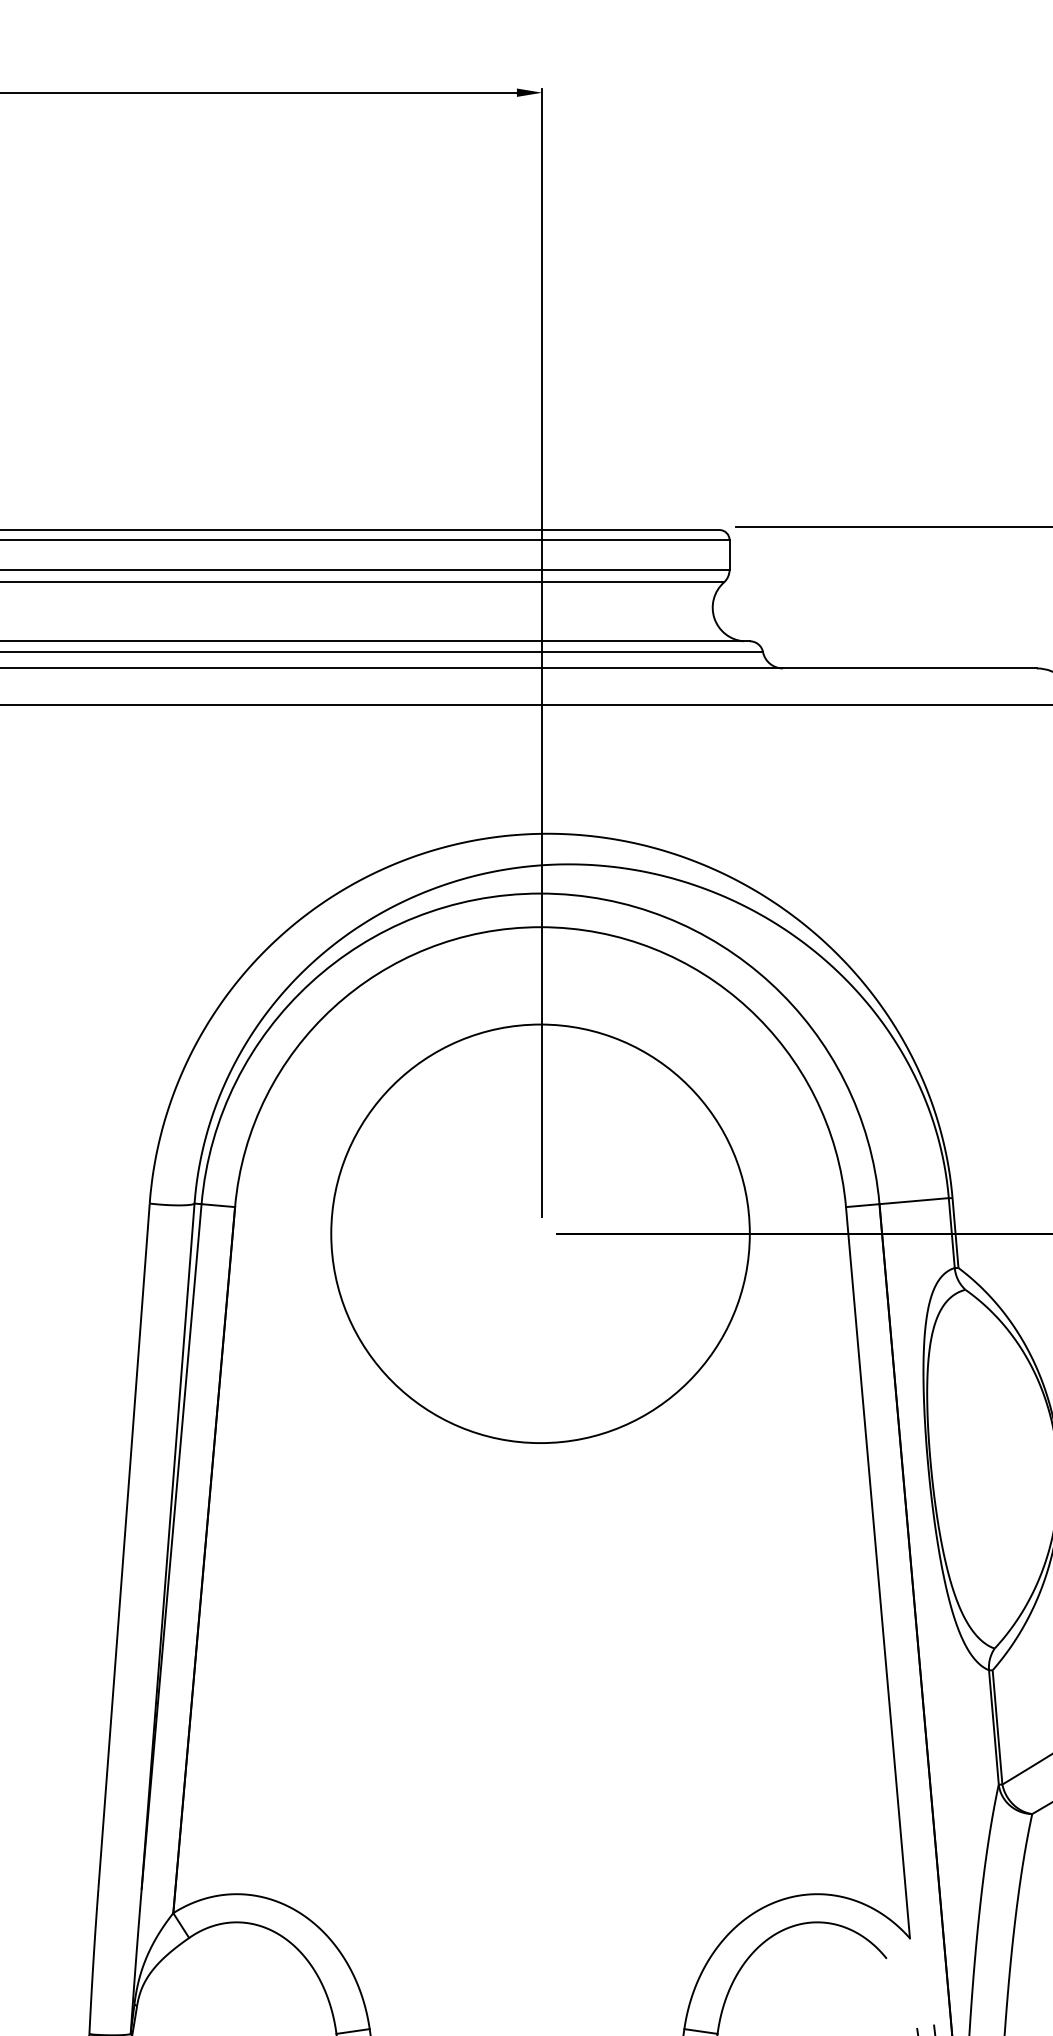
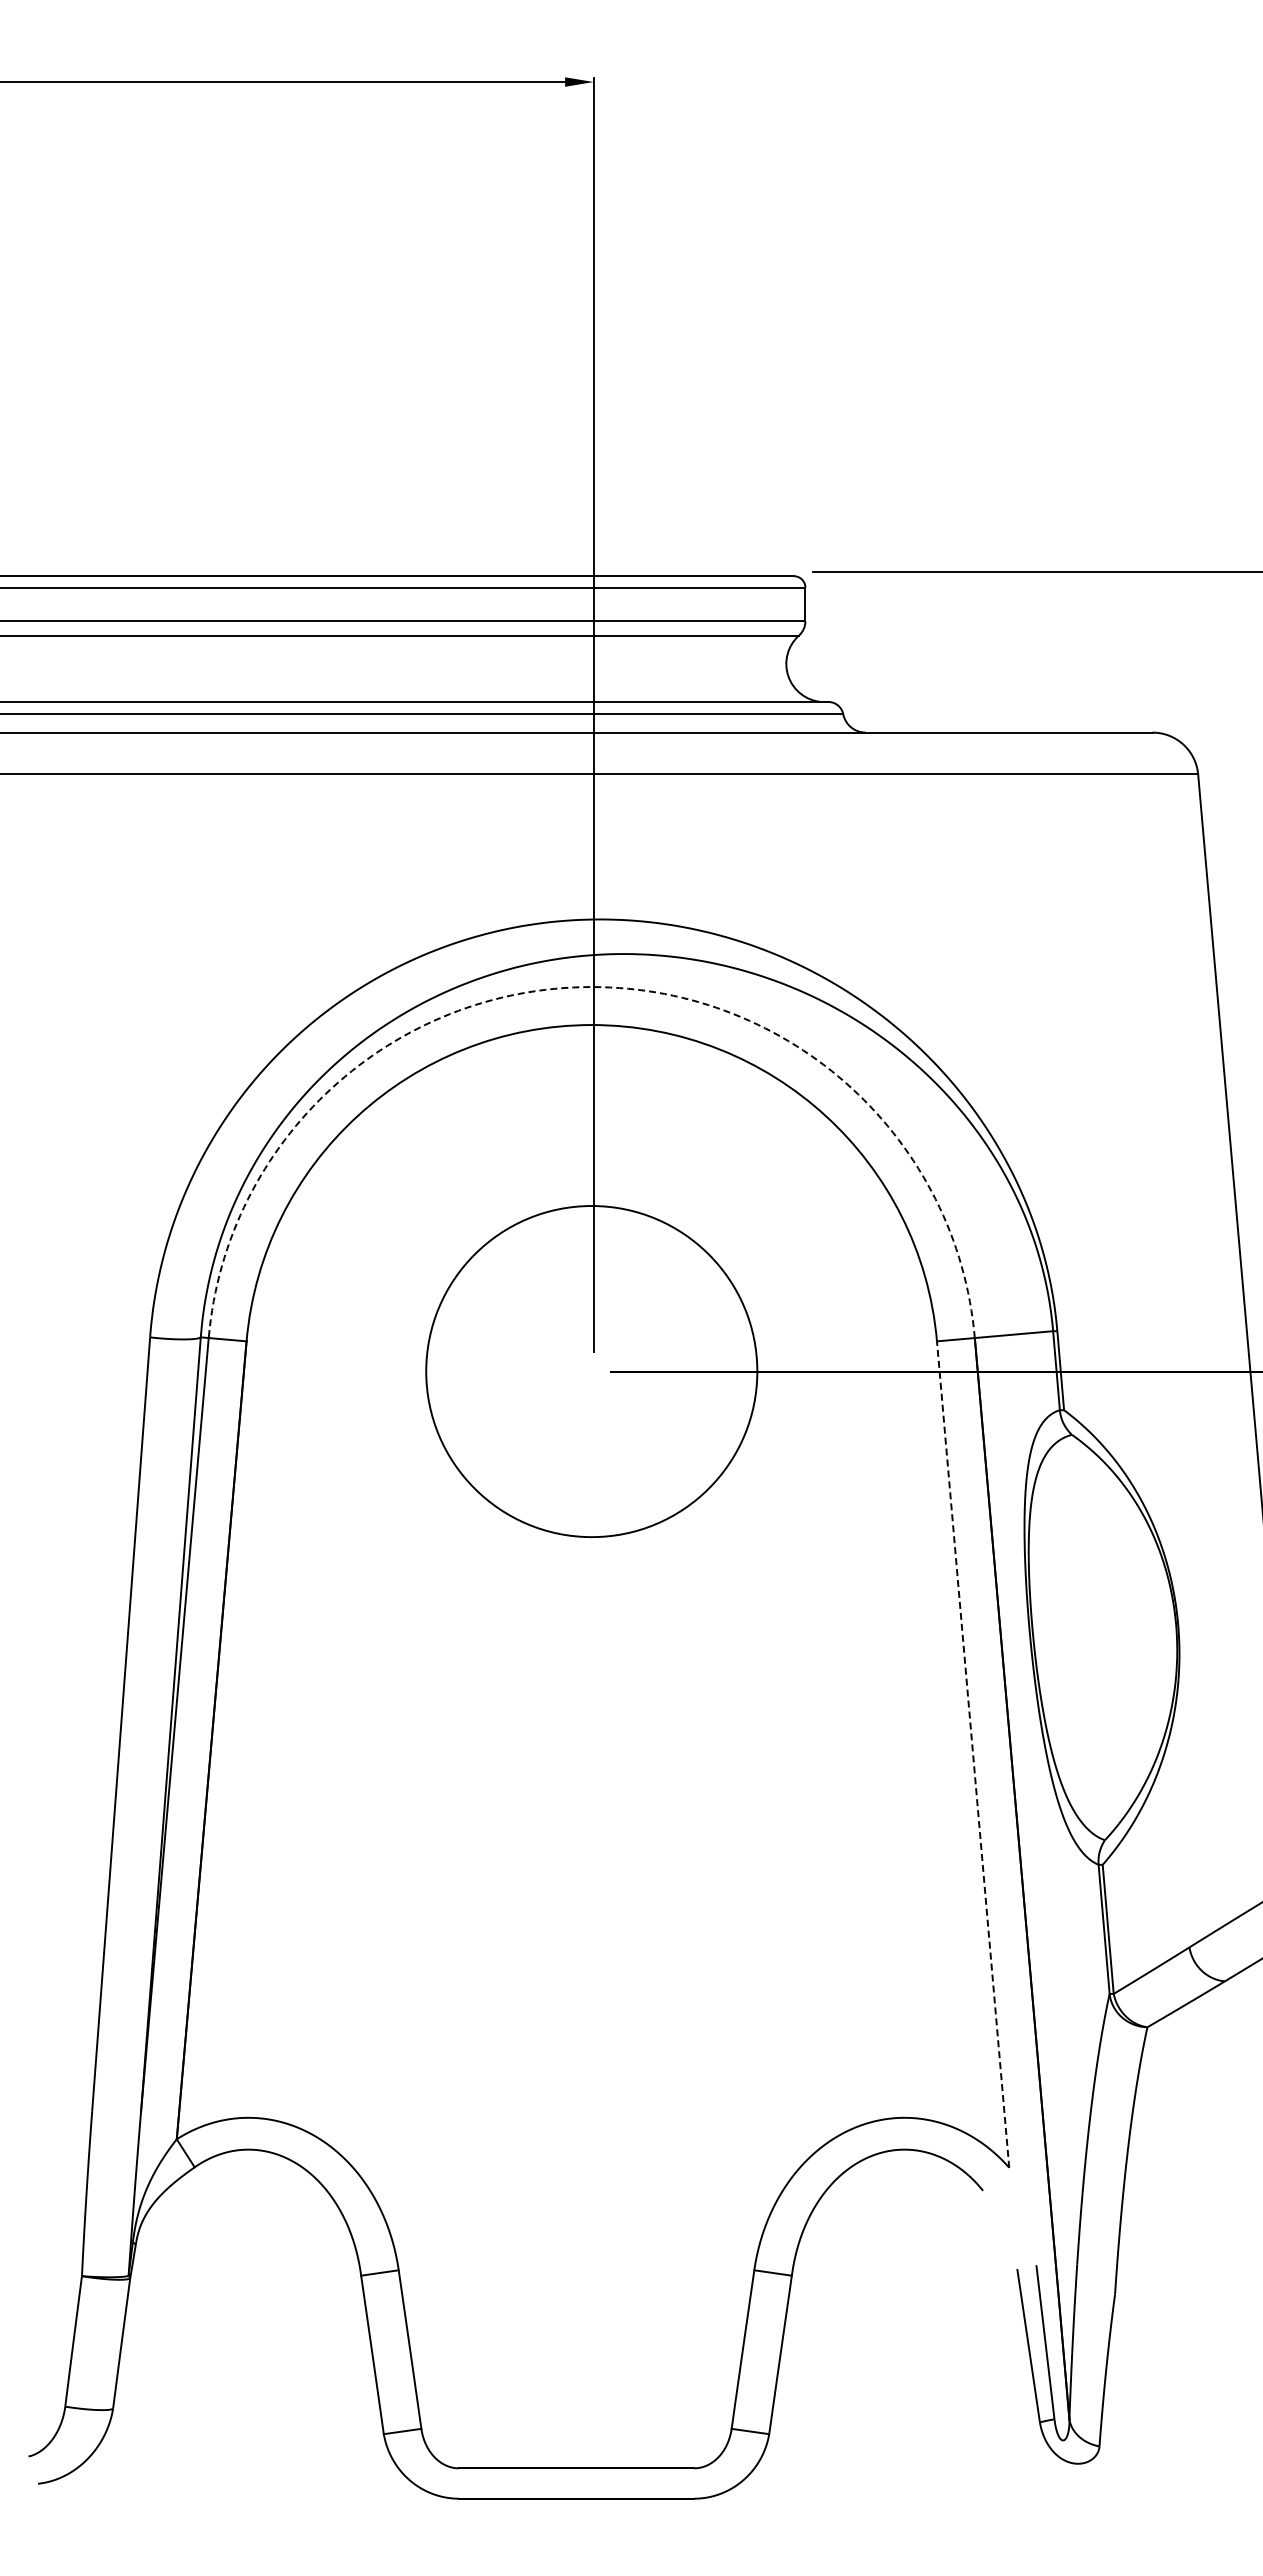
arc: (540, 893) -> (591, 987), solid -> dashed
circle: (540, 1233) -> (591, 1371), size x0.7
line: (878, 1572) -> (973, 1754), solid -> dashed

